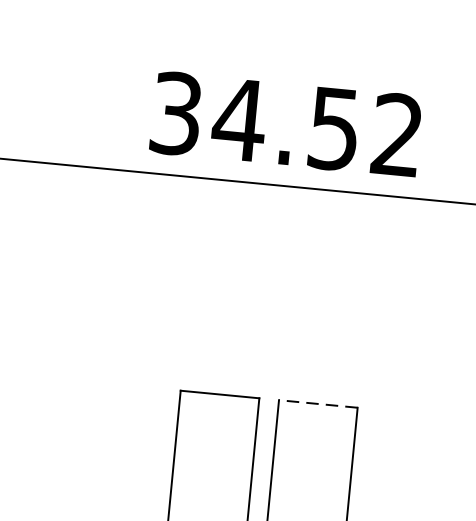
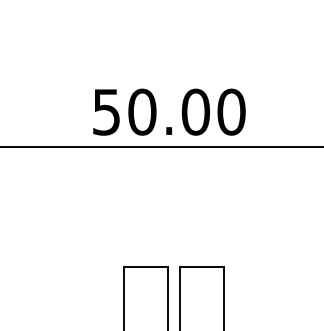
text: (287, 123) -> (169, 111), 34.52 -> 50.00
line: (318, 403) -> (201, 266), dashed -> solid

